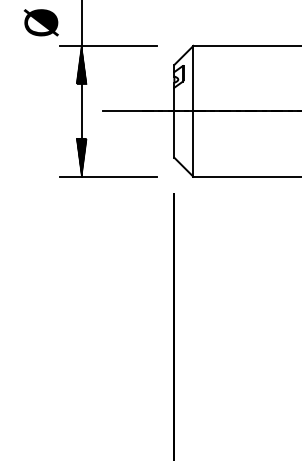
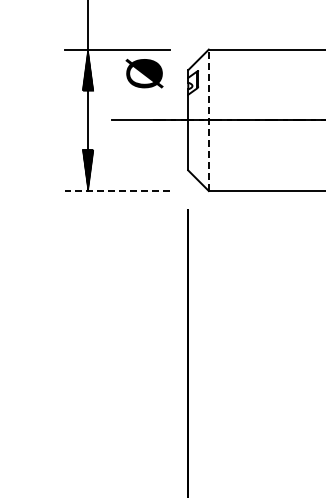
text: (41, 22) -> (144, 73), moved
line: (193, 111) -> (208, 120), solid -> dashed
line: (108, 177) -> (117, 191), solid -> dashed

